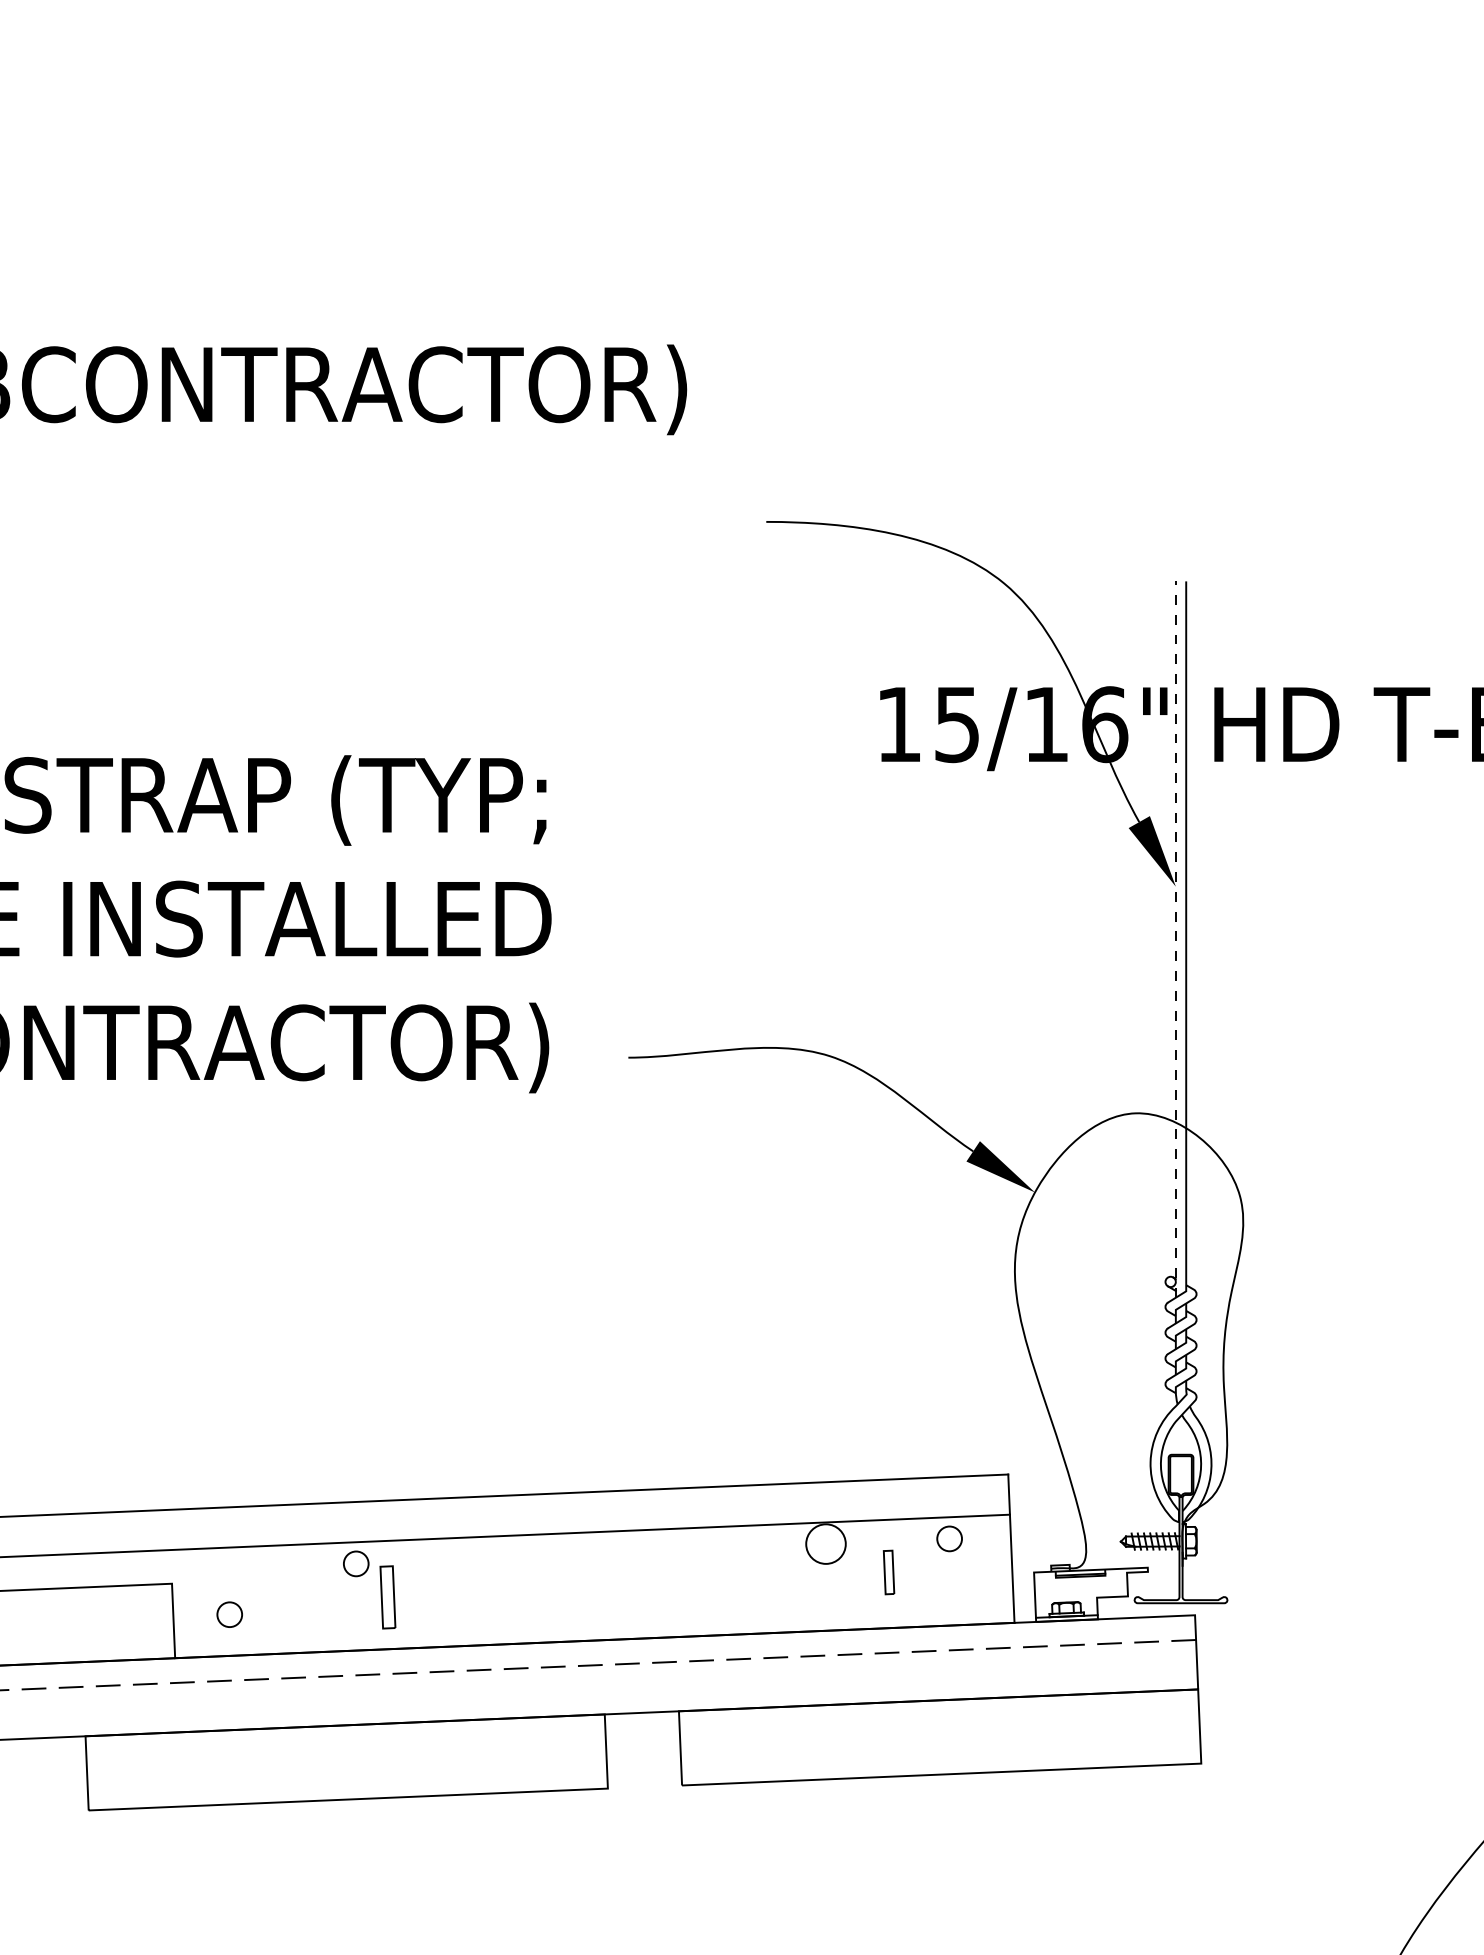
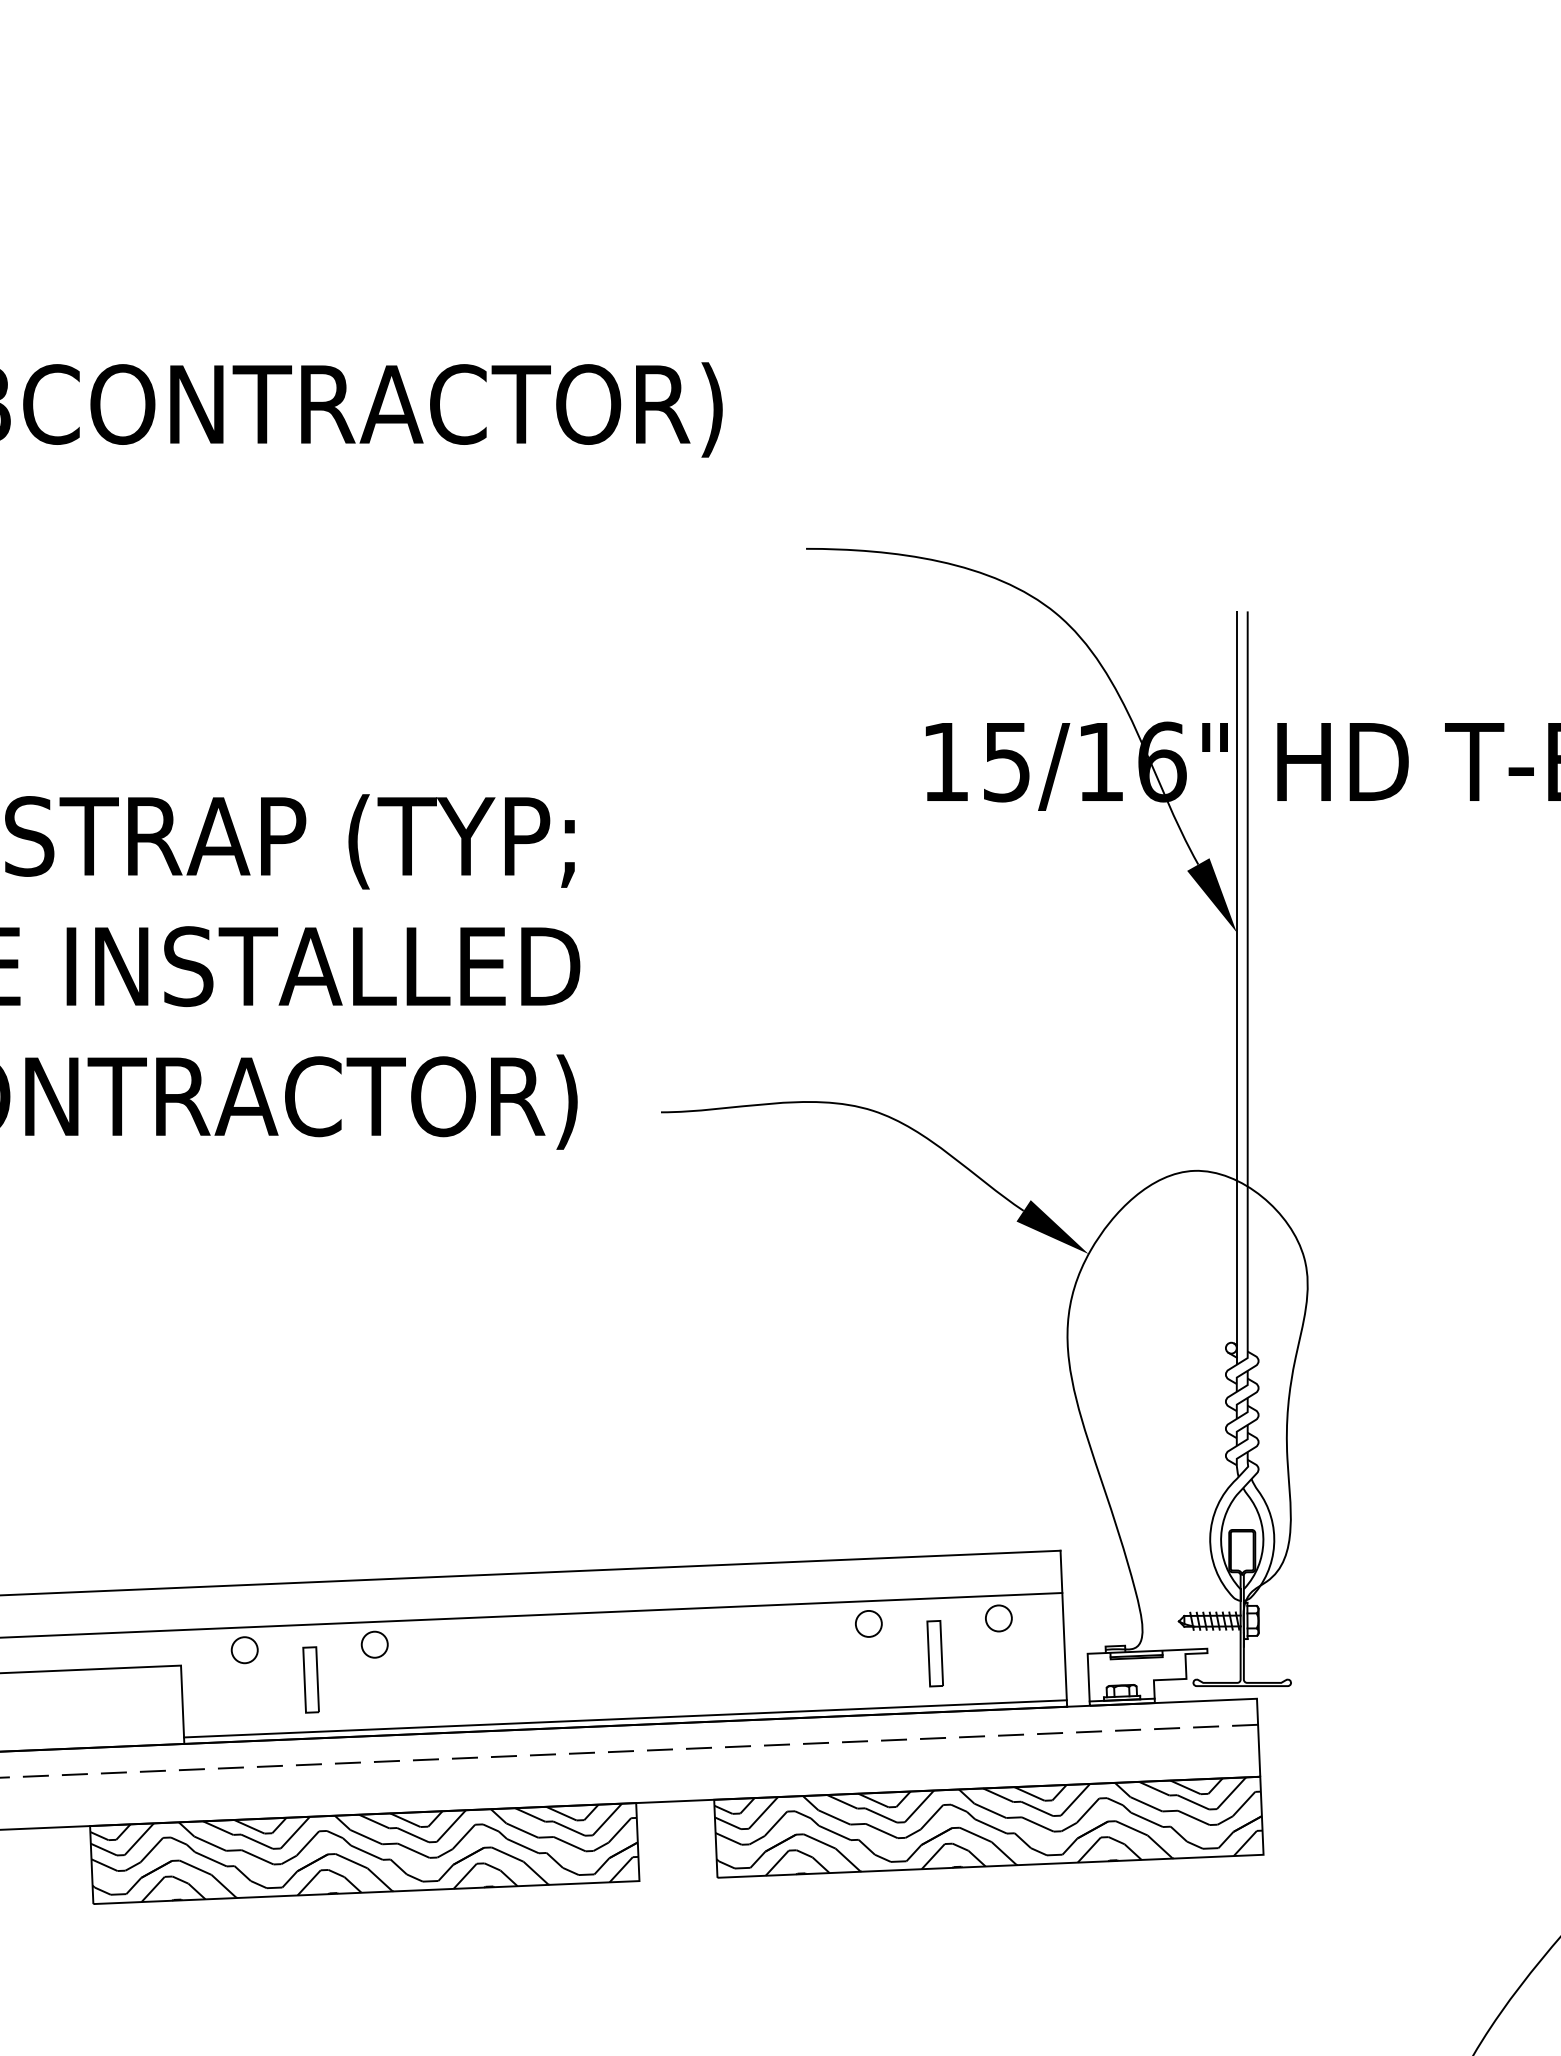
line: (1175, 939) -> (1236, 988), dashed -> solid
circle: (825, 1543) -> (868, 1623), size x0.62
part: (888, 1572) -> (934, 1653), size x1.43
part: (387, 1596) -> (310, 1679), moved
circle: (229, 1615) -> (244, 1650), moved
line: (594, 1634) -> (625, 1718), added
hatch: (939, 1736) -> (988, 1826), added
hatch: (346, 1761) -> (364, 1852), added

